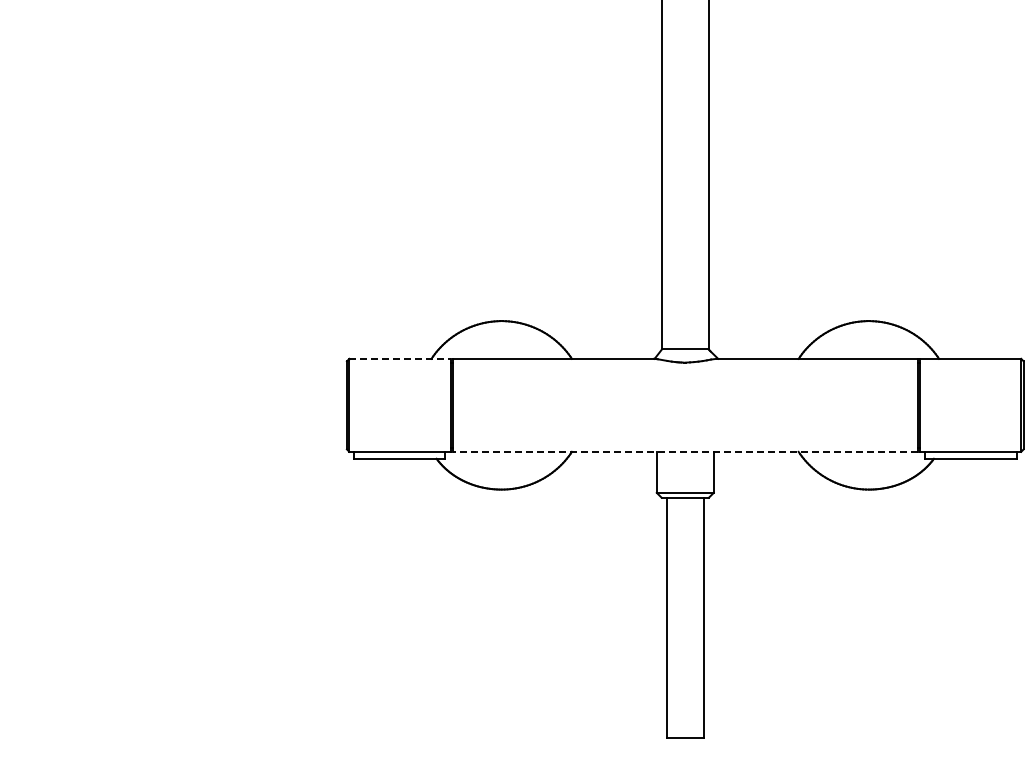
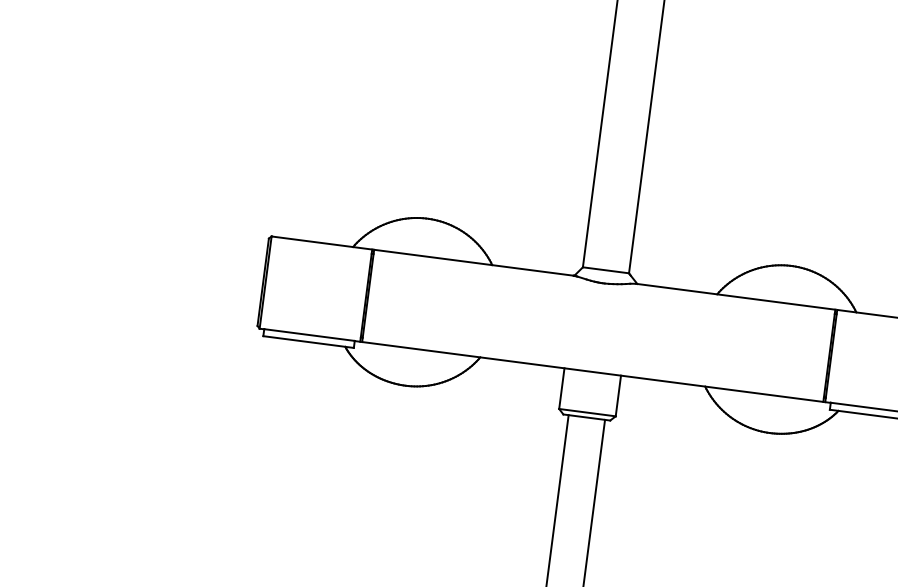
line: (400, 358) -> (322, 242), dashed -> solid
line: (685, 451) -> (593, 371), dashed -> solid

